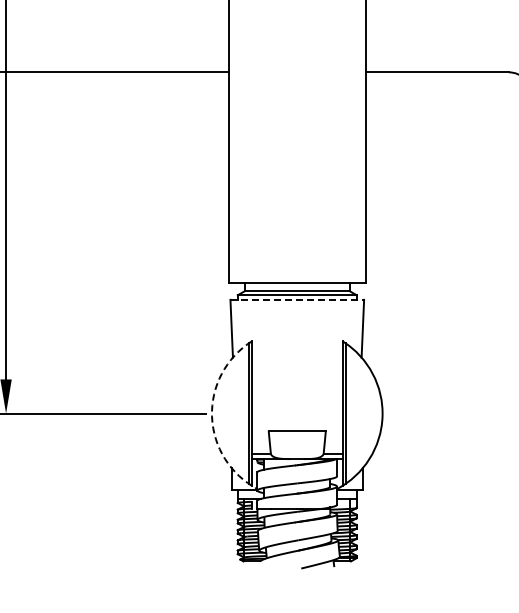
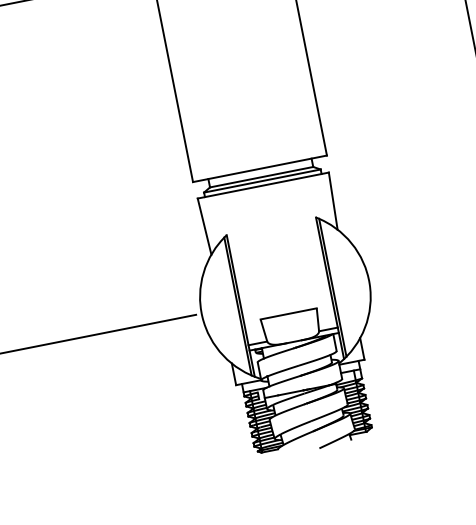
line: (297, 299) -> (263, 185), dashed -> solid
arc: (212, 416) -> (202, 316), dashed -> solid

